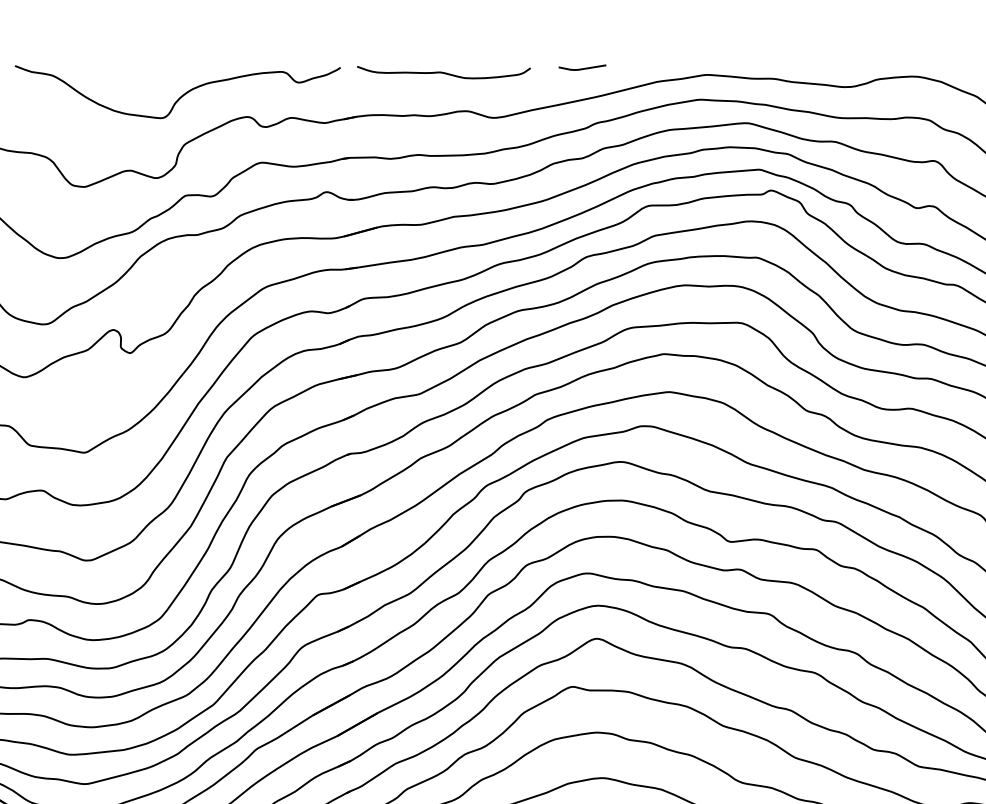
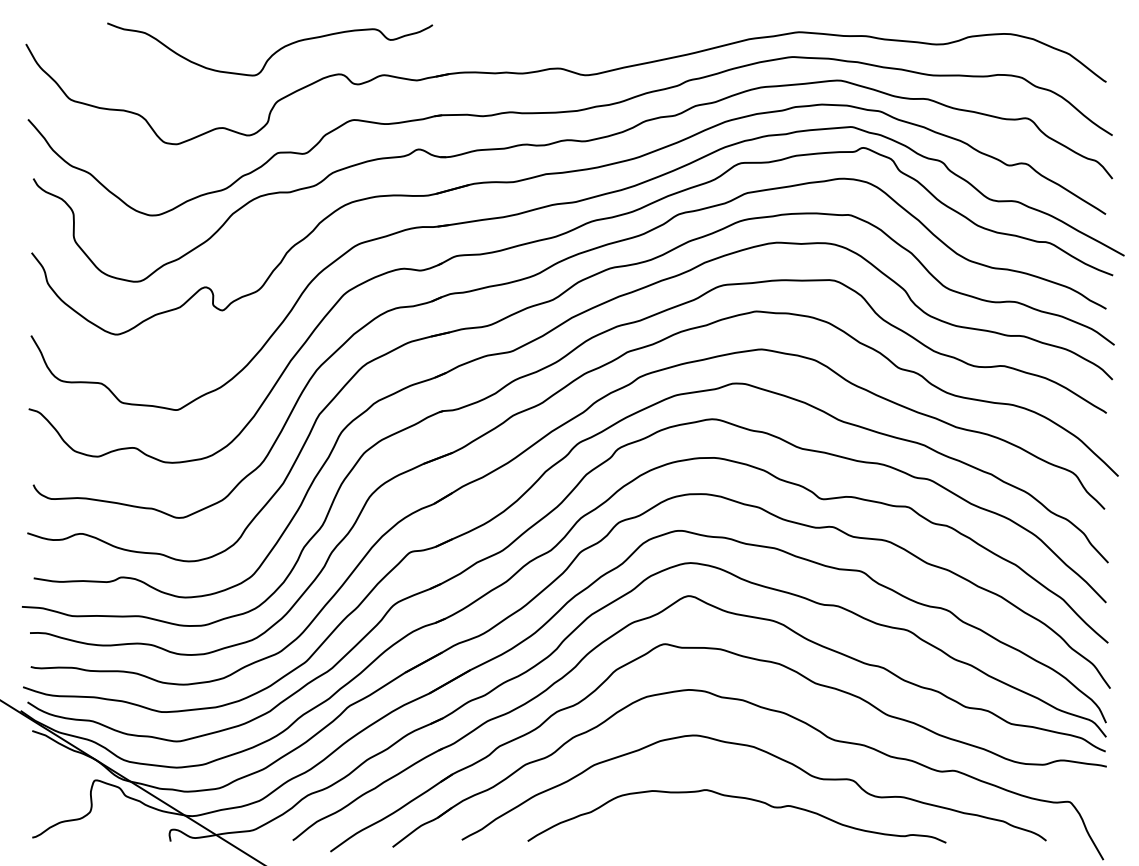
line: (582, 68) -> (674, 25), removed
curve: (444, 72) -> (536, 29), removed

